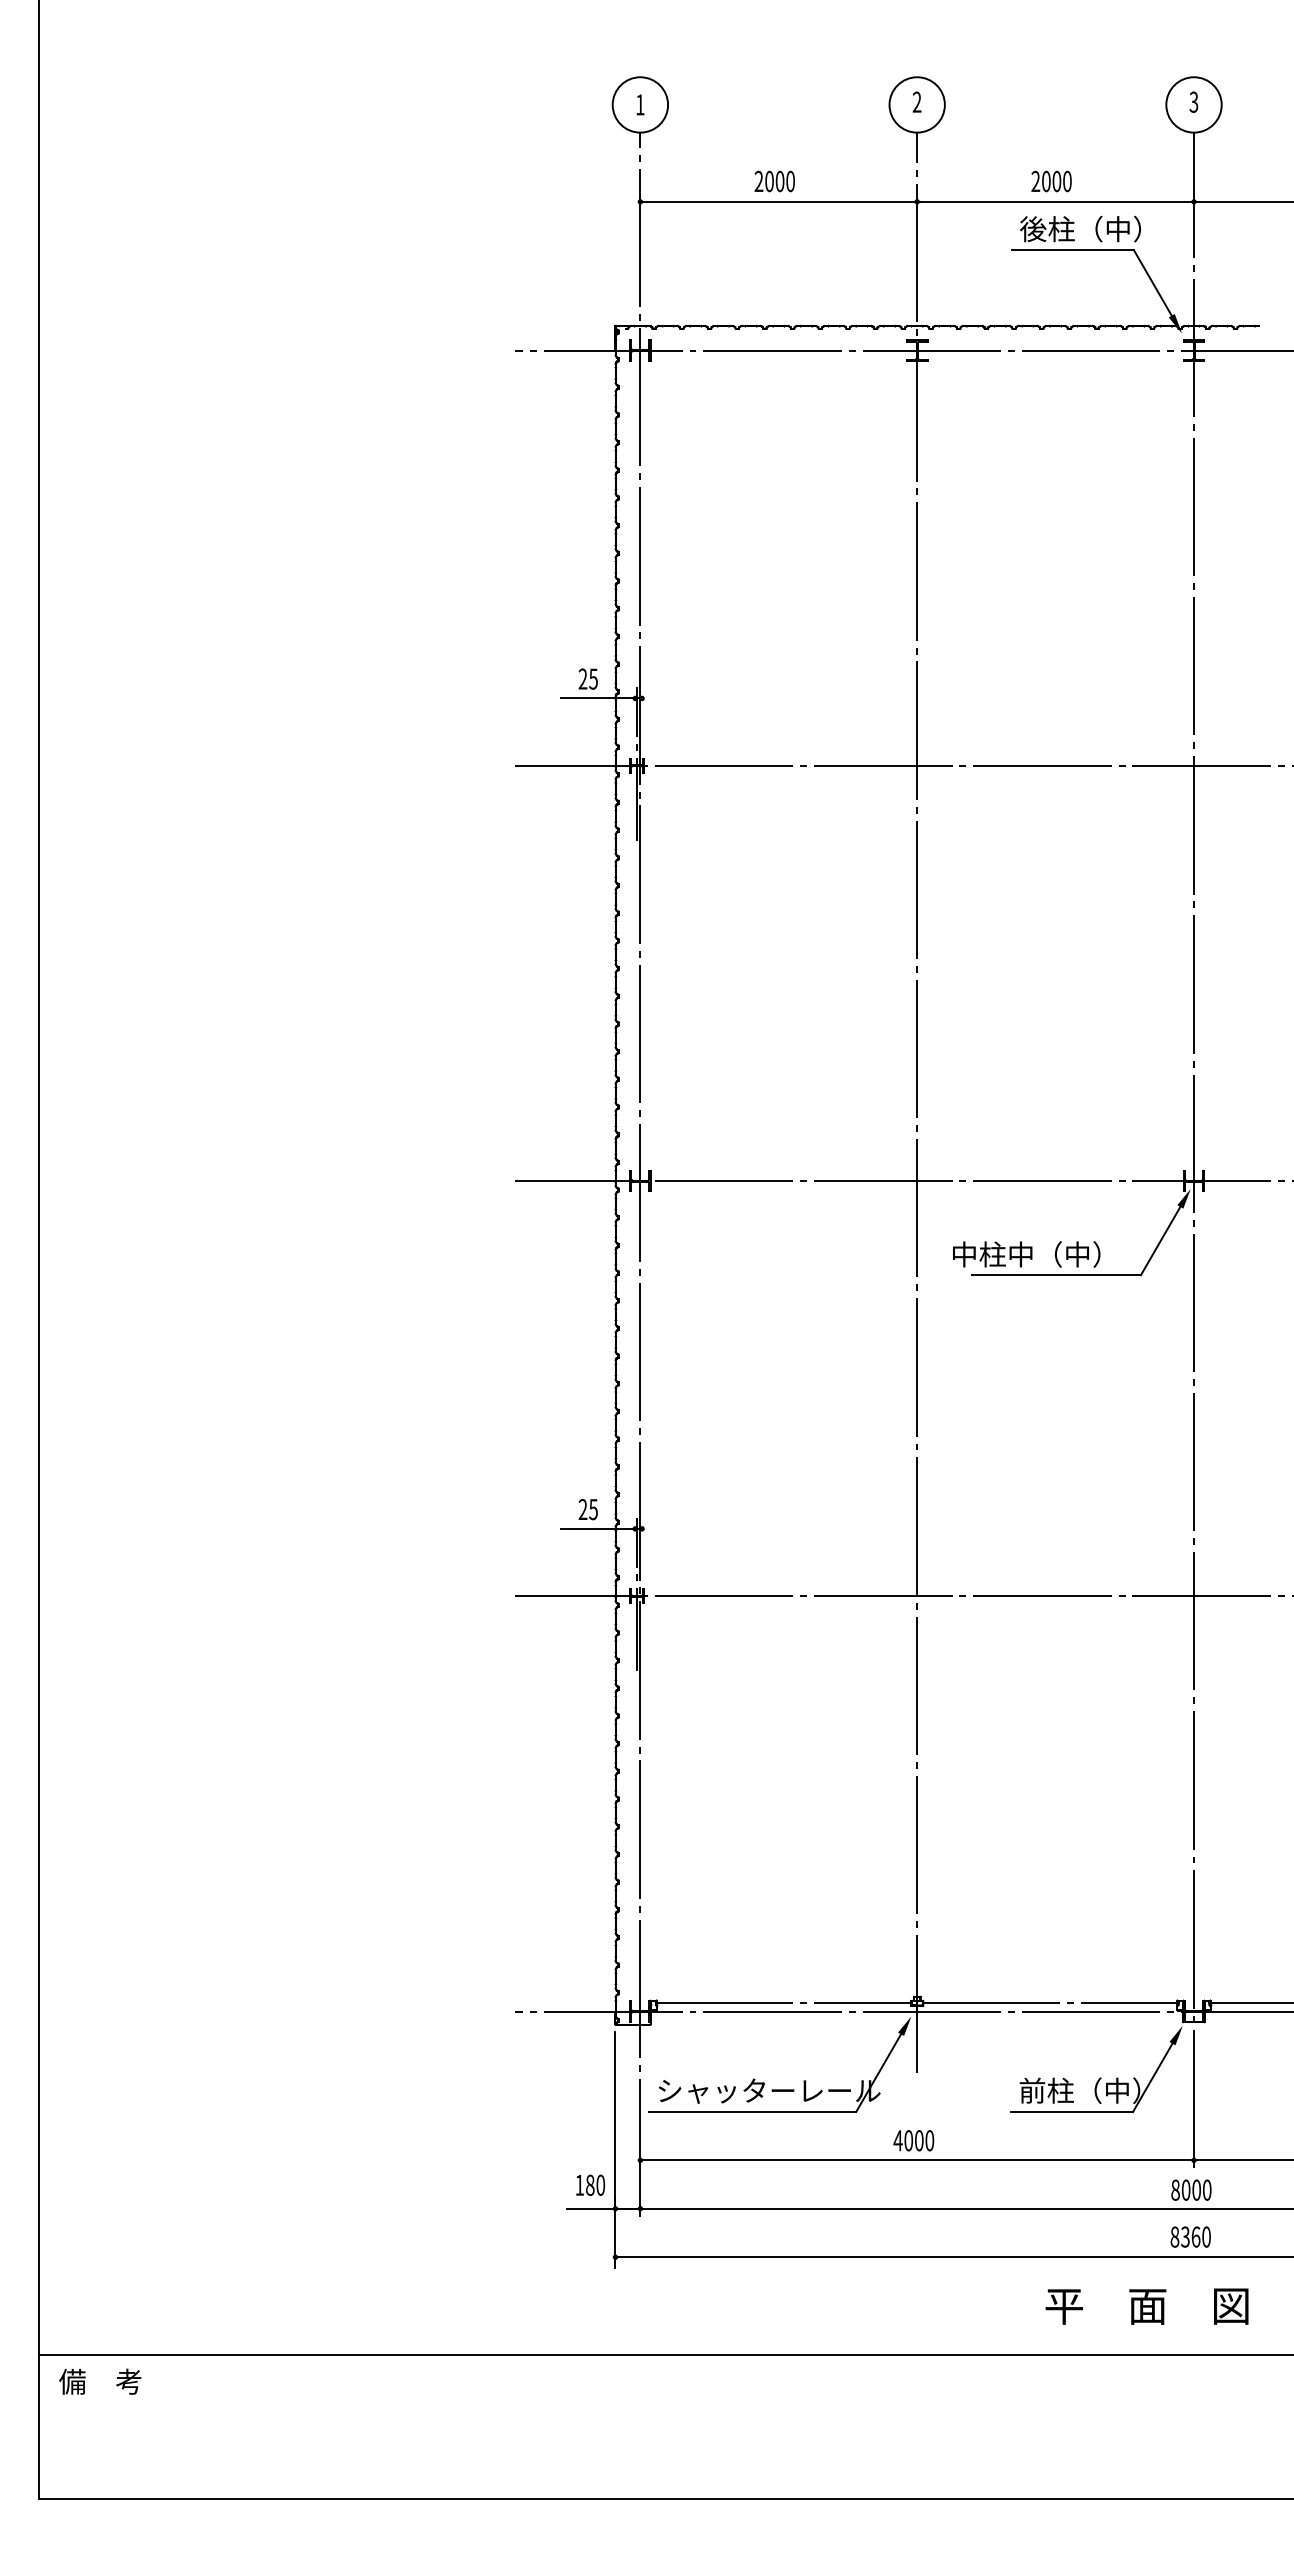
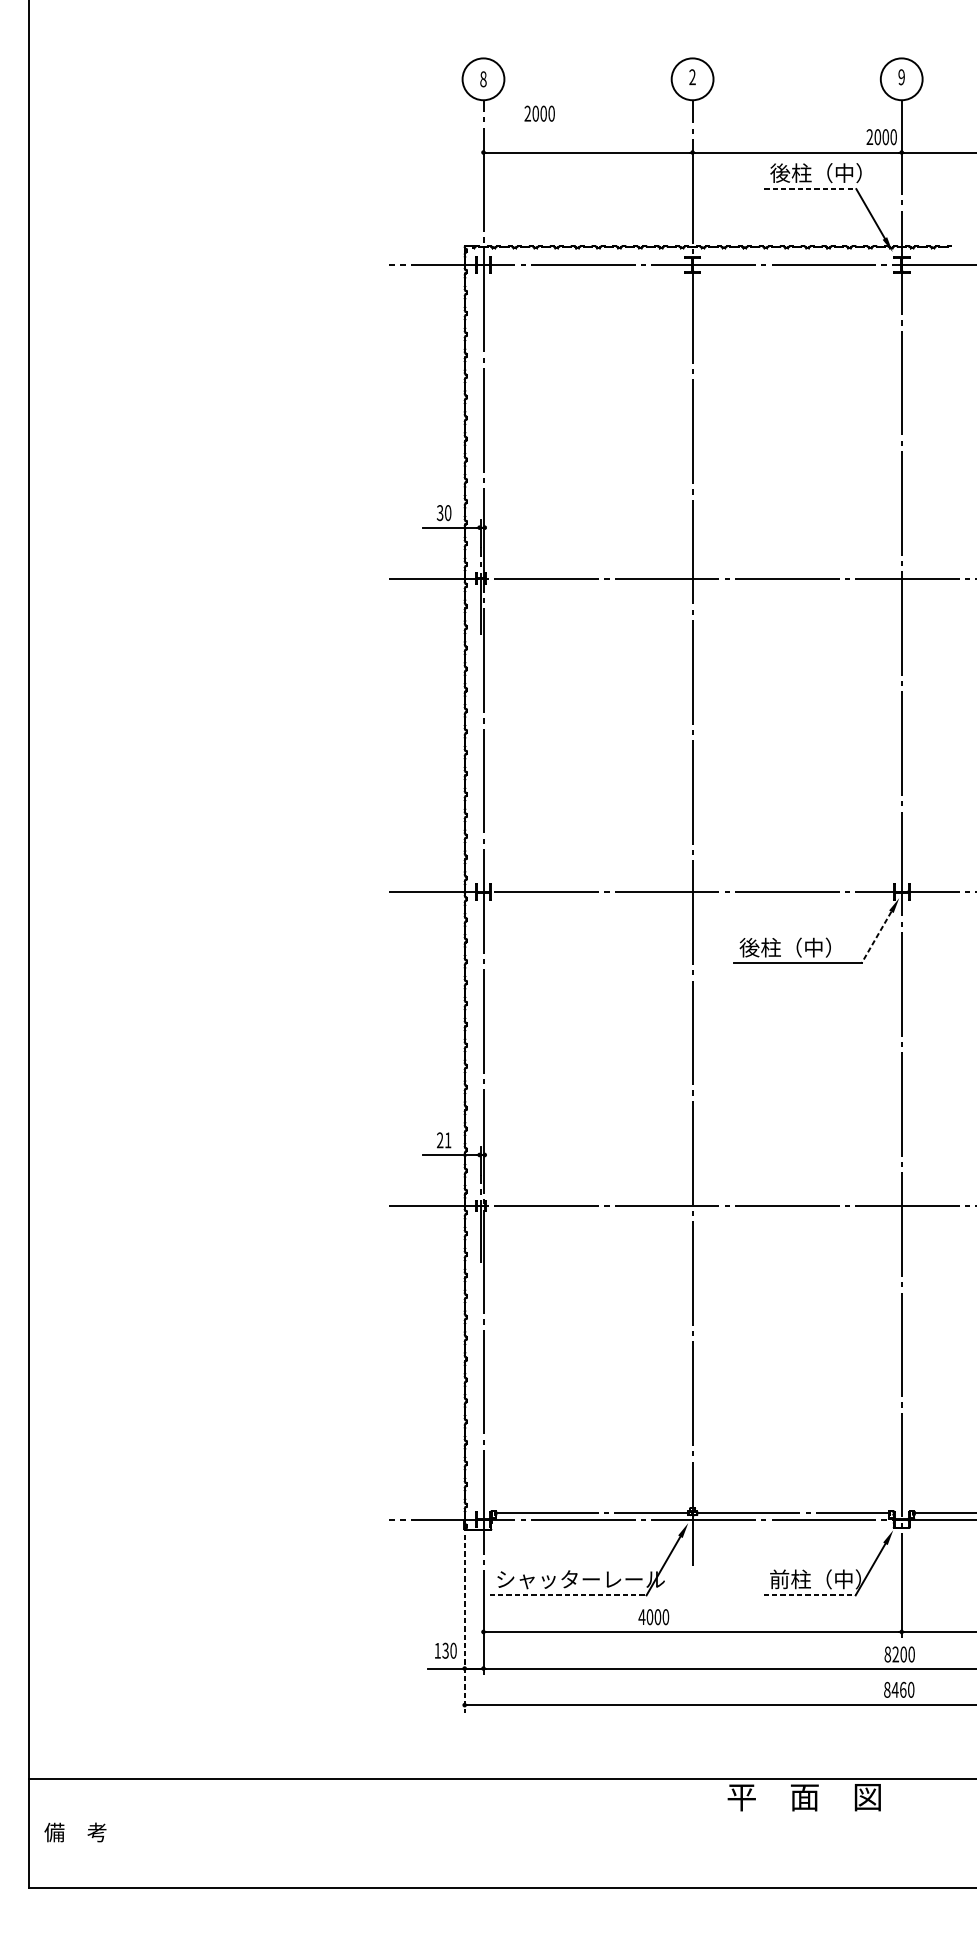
text: (1193, 102) -> (901, 77), 3 -> 9
text: (640, 104) -> (483, 78), 1 -> 8
text: (774, 181) -> (539, 113), moved
text: (1051, 181) -> (881, 137), moved
line: (1073, 250) -> (810, 189), solid -> dashed
text: (587, 678) -> (443, 512), 25 -> 30
line: (1160, 1241) -> (876, 937), solid -> dashed
text: (993, 1254) -> (750, 947), 中柱中（中） -> 後柱（中）
text: (593, 1509) -> (448, 1140), 25 -> 21
line: (752, 2111) -> (568, 1595), solid -> dashed
line: (1072, 2111) -> (809, 1595), solid -> dashed
text: (913, 2140) -> (653, 1616), moved
line: (615, 2149) -> (464, 1623), solid -> dashed
text: (589, 2184) -> (445, 1650), 180 -> 130
text: (1185, 2189) -> (895, 1653), 8000 -> 8200
text: (1185, 2236) -> (895, 1689), 8360 -> 8460
text: (1146, 2306) -> (803, 1797), moved
text: (100, 2381) -> (75, 1832), moved

